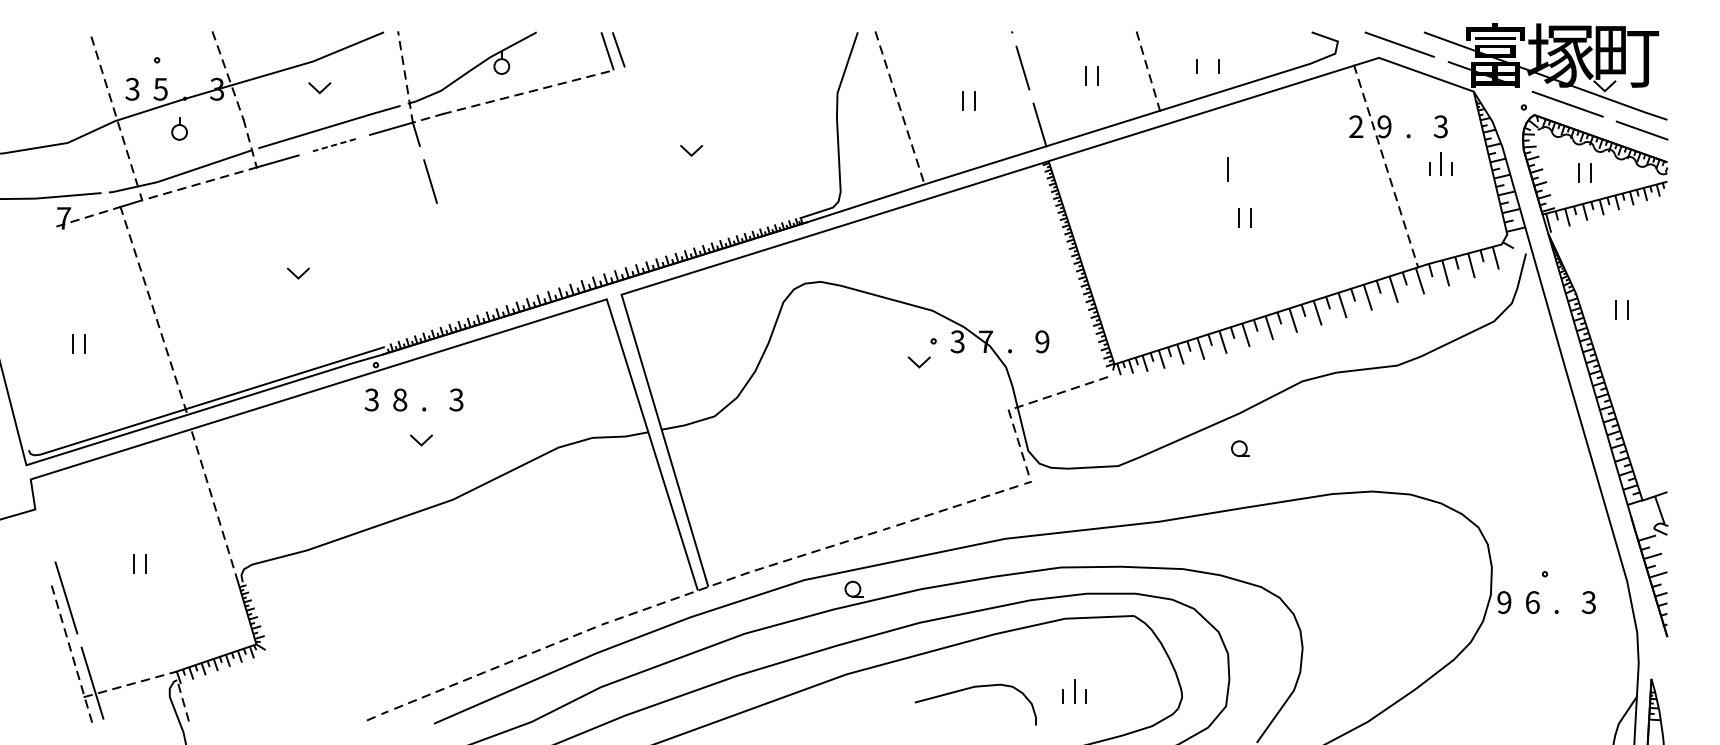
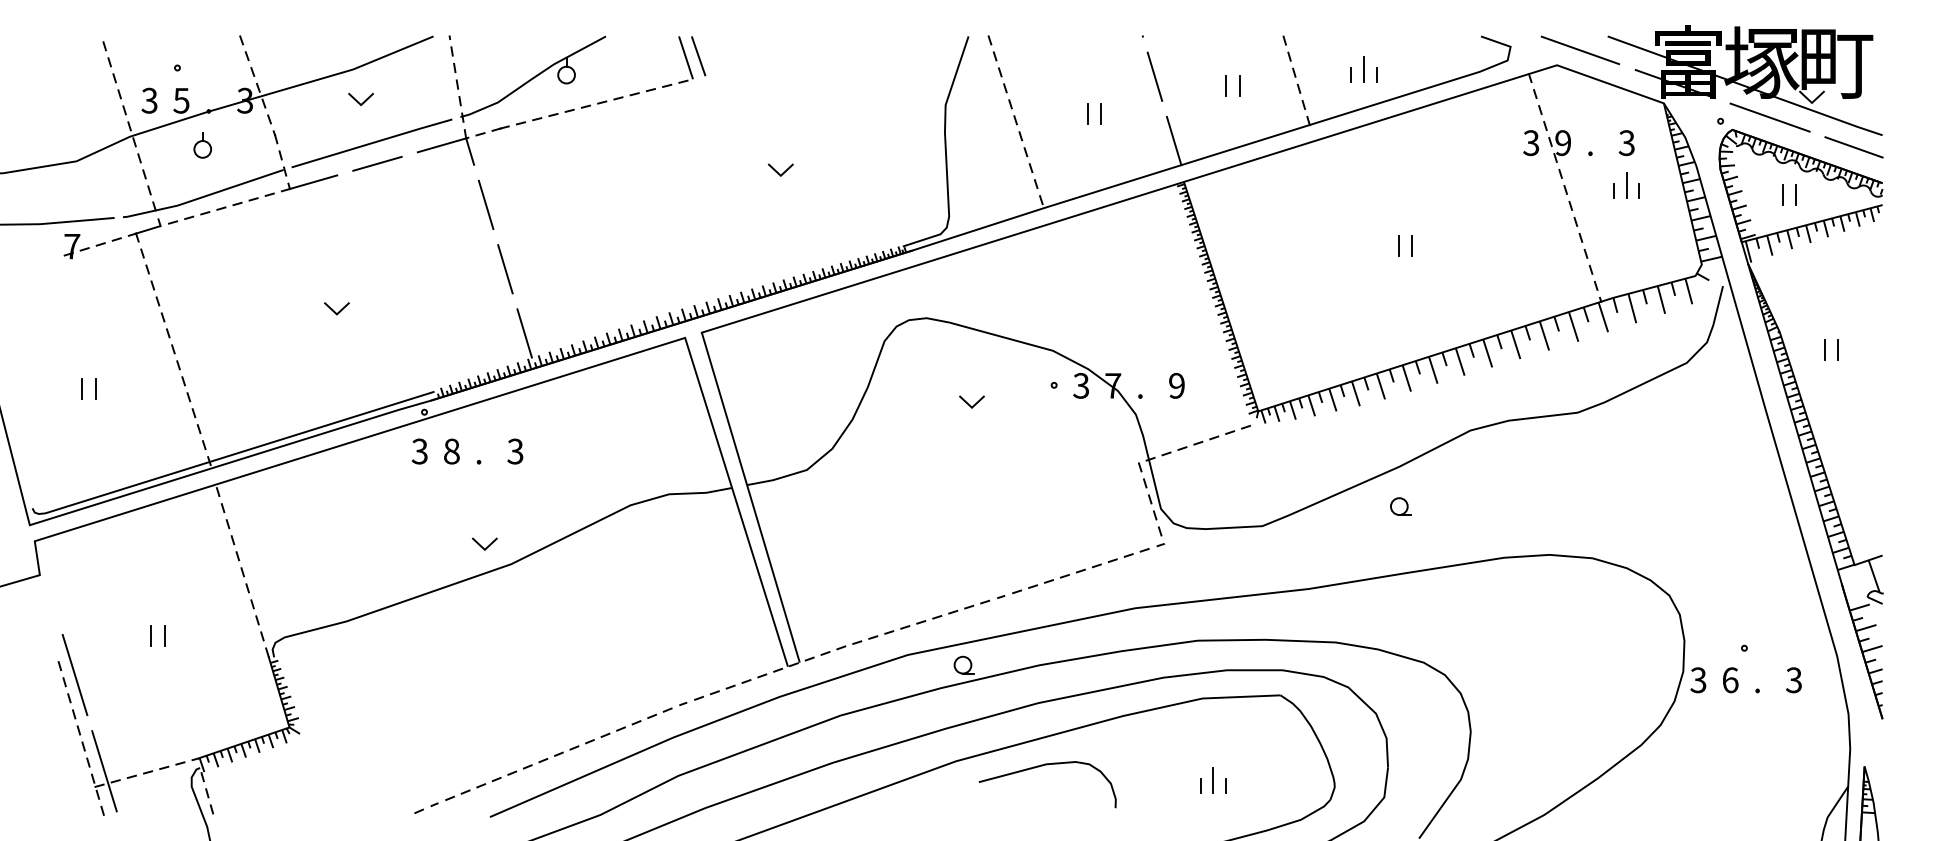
text: (1356, 127) -> (1531, 143), 2 -> 3
line: (334, 144) -> (377, 163), dashed -> solid
line: (1227, 169) -> (1363, 69), moved
line: (447, 238) -> (505, 269), added
line: (464, 295) -> (524, 333), added
line: (916, 363) -> (968, 403), moved
line: (418, 441) -> (481, 545), moved
text: (1504, 602) -> (1698, 680), 9 -> 3
curve: (971, 688) -> (1042, 766), moved

